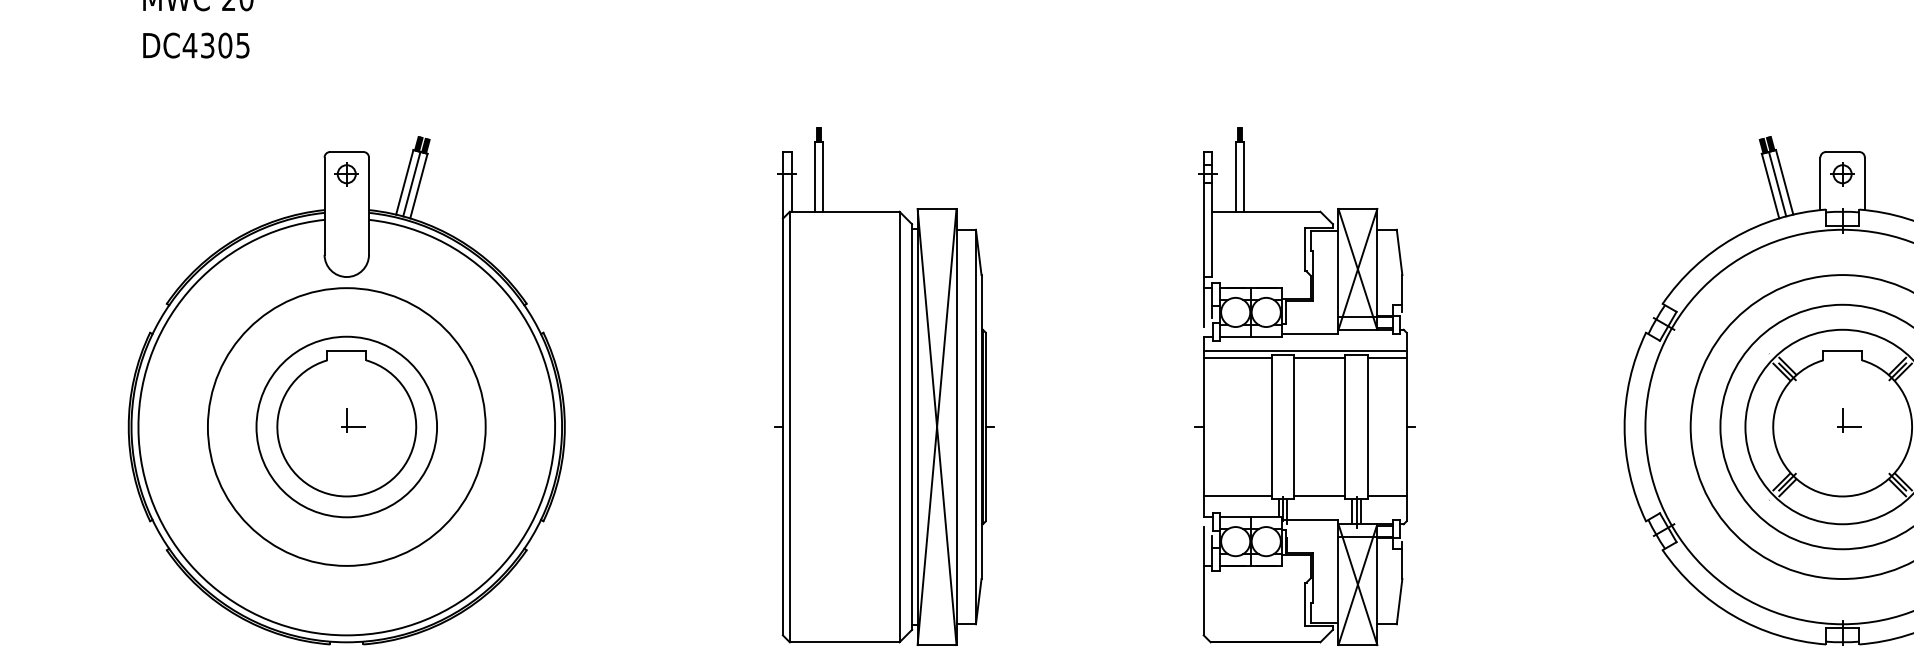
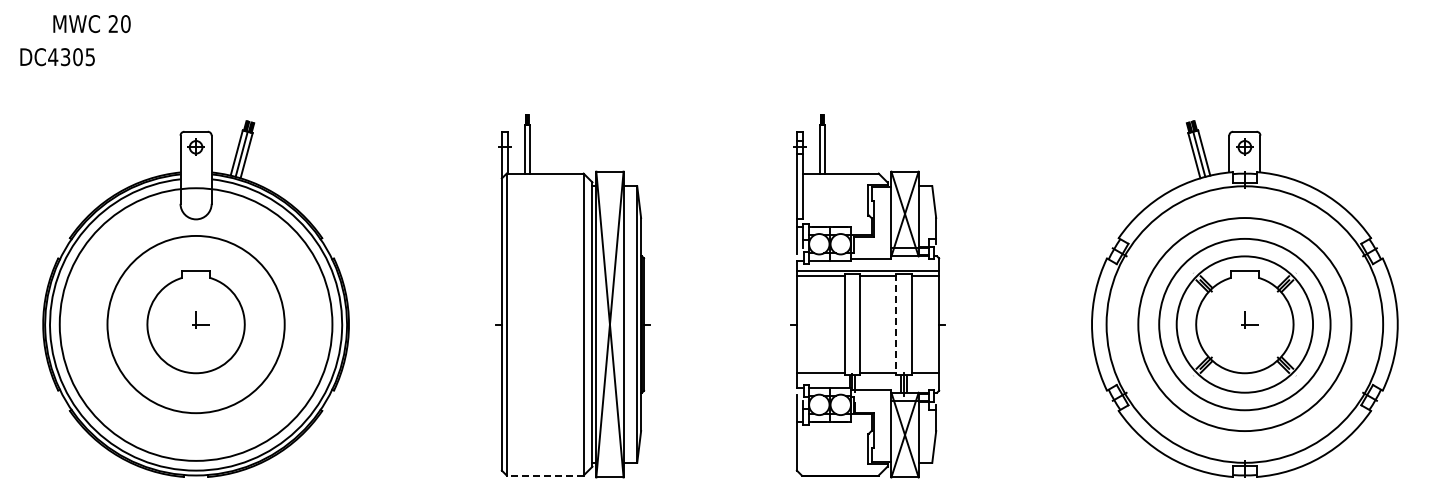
text: (196, 46) -> (57, 57), moved
circle: (345, 426) -> (195, 324), size x1.4
circle: (345, 426) -> (195, 324), size x1.4
line: (1345, 426) -> (896, 324), solid -> dashed
line: (843, 642) -> (544, 475), solid -> dashed

